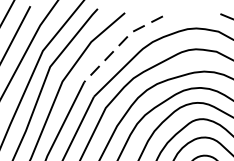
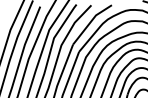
line: (120, 44) -> (90, 22), dashed -> solid

